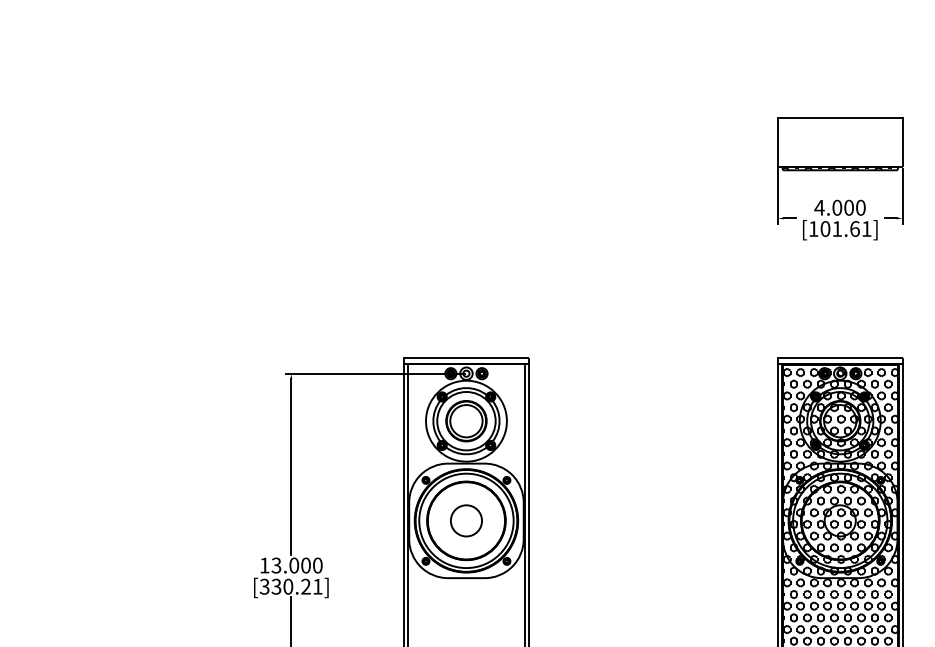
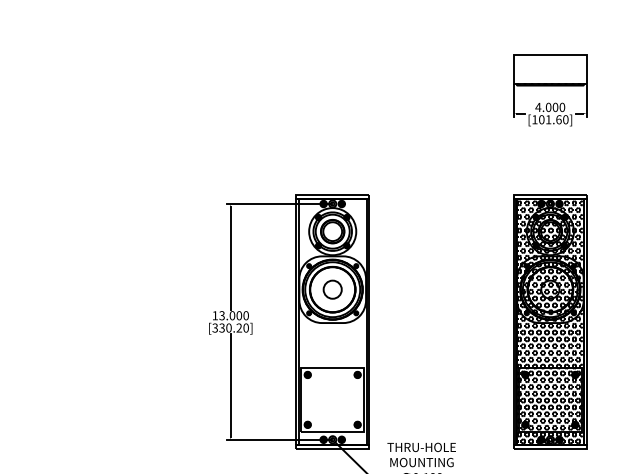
text: (866, 228) -> (565, 119), [101.61] -> [101.60]
text: (316, 585) -> (245, 327), [330.21] -> [330.20]

